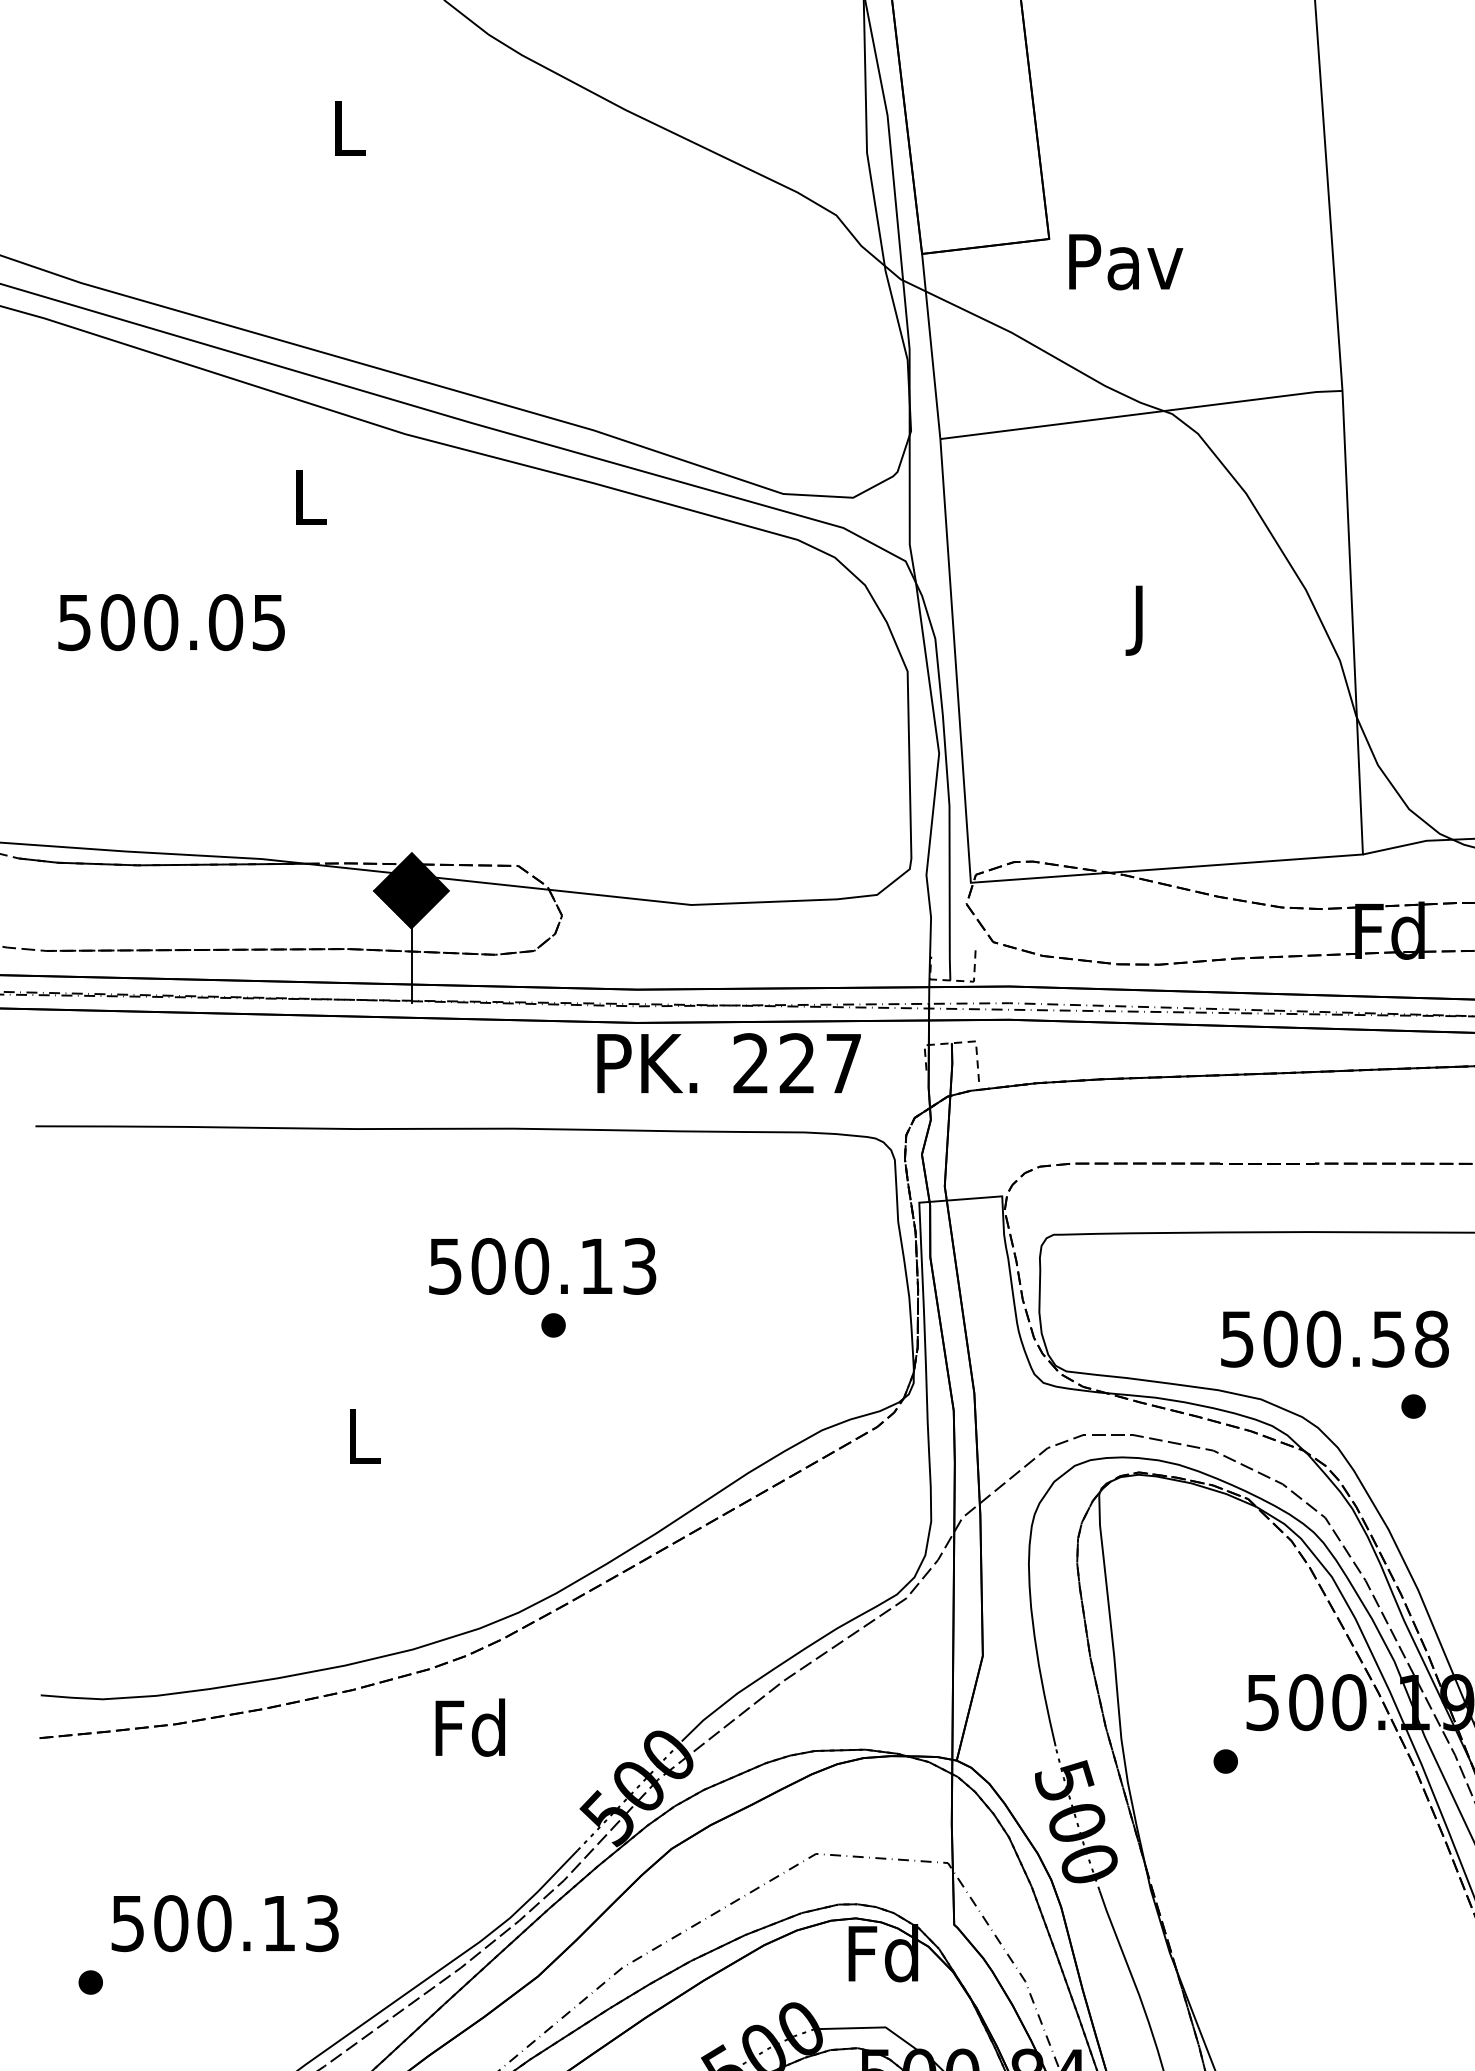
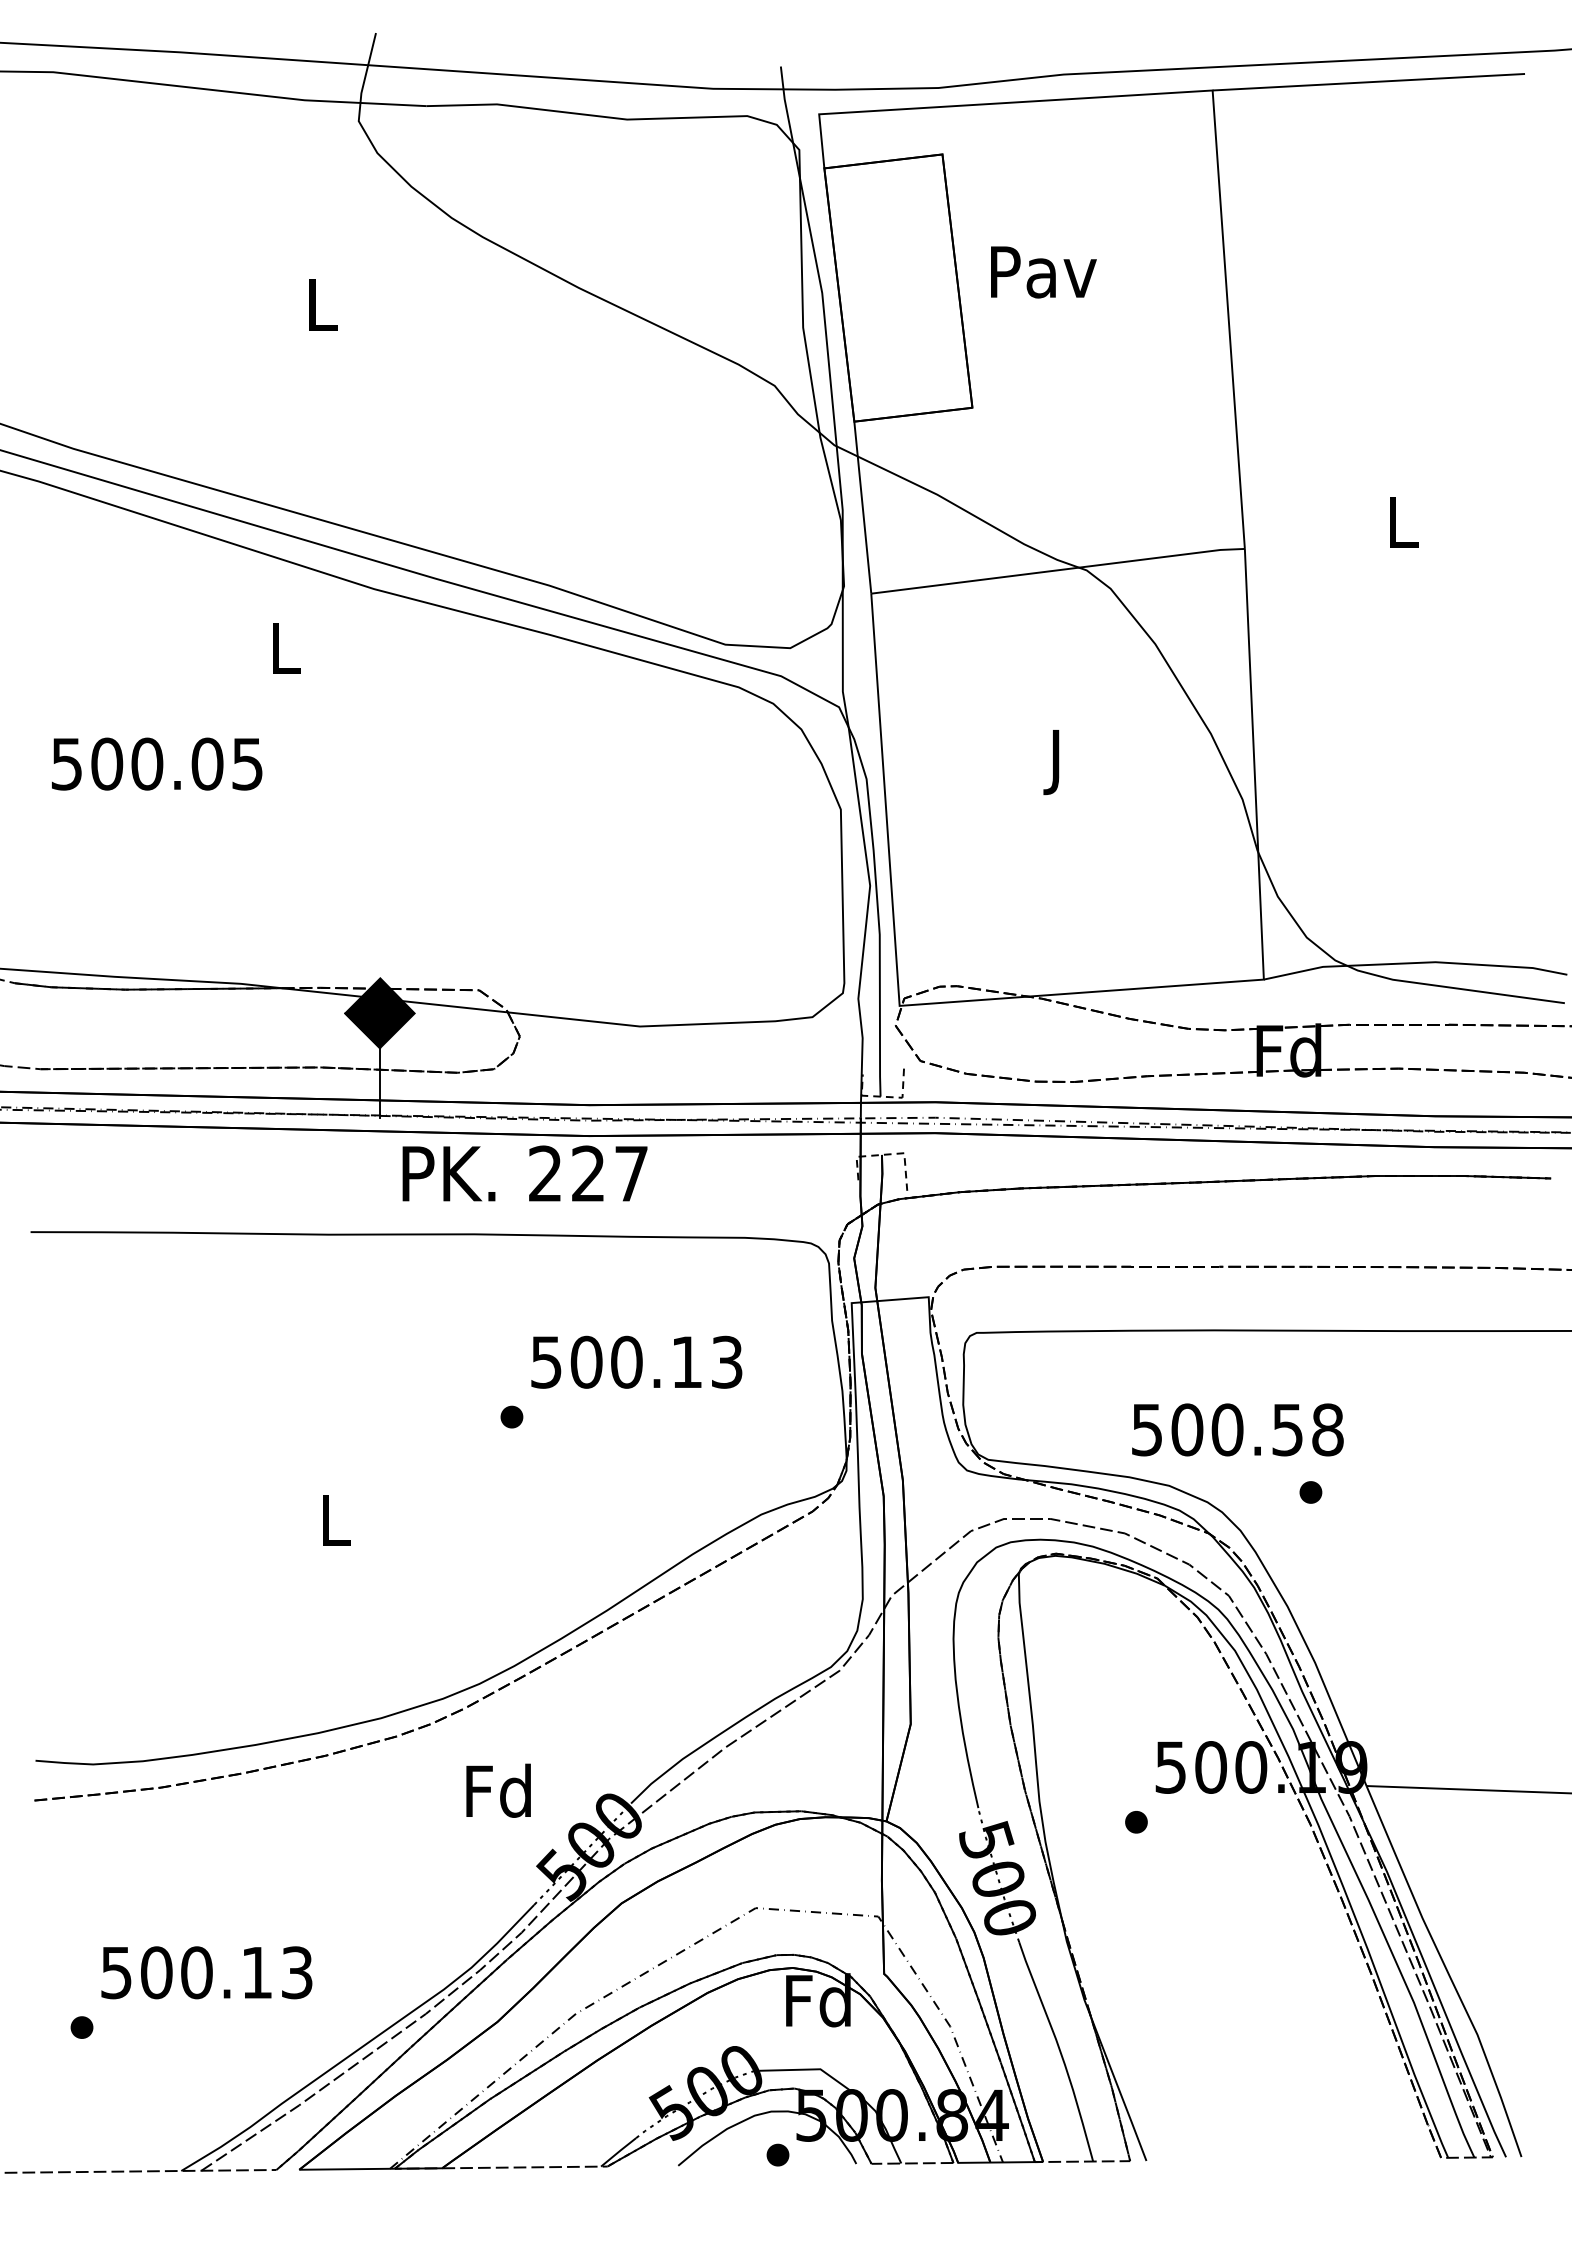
text: (1125, 262) -> (1043, 272), moved
text: (728, 1063) -> (524, 1173), moved
text: (542, 1265) -> (636, 1361), moved
text: (470, 1727) -> (498, 1790), moved

